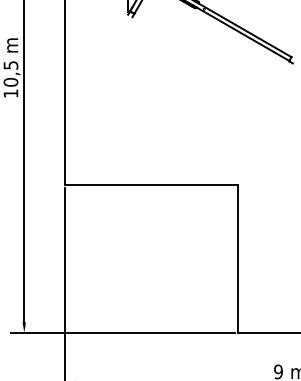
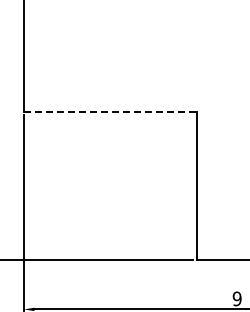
line: (152, 184) -> (111, 111), solid -> dashed

